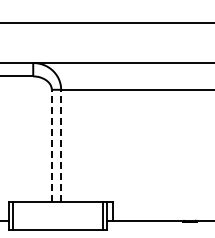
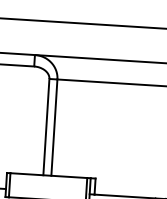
line: (51, 145) -> (46, 126), dashed -> solid
line: (61, 145) -> (54, 127), dashed -> solid

